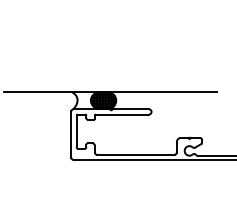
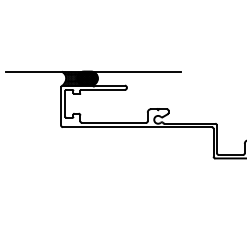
hatch: (84, 99) -> (71, 77), added

